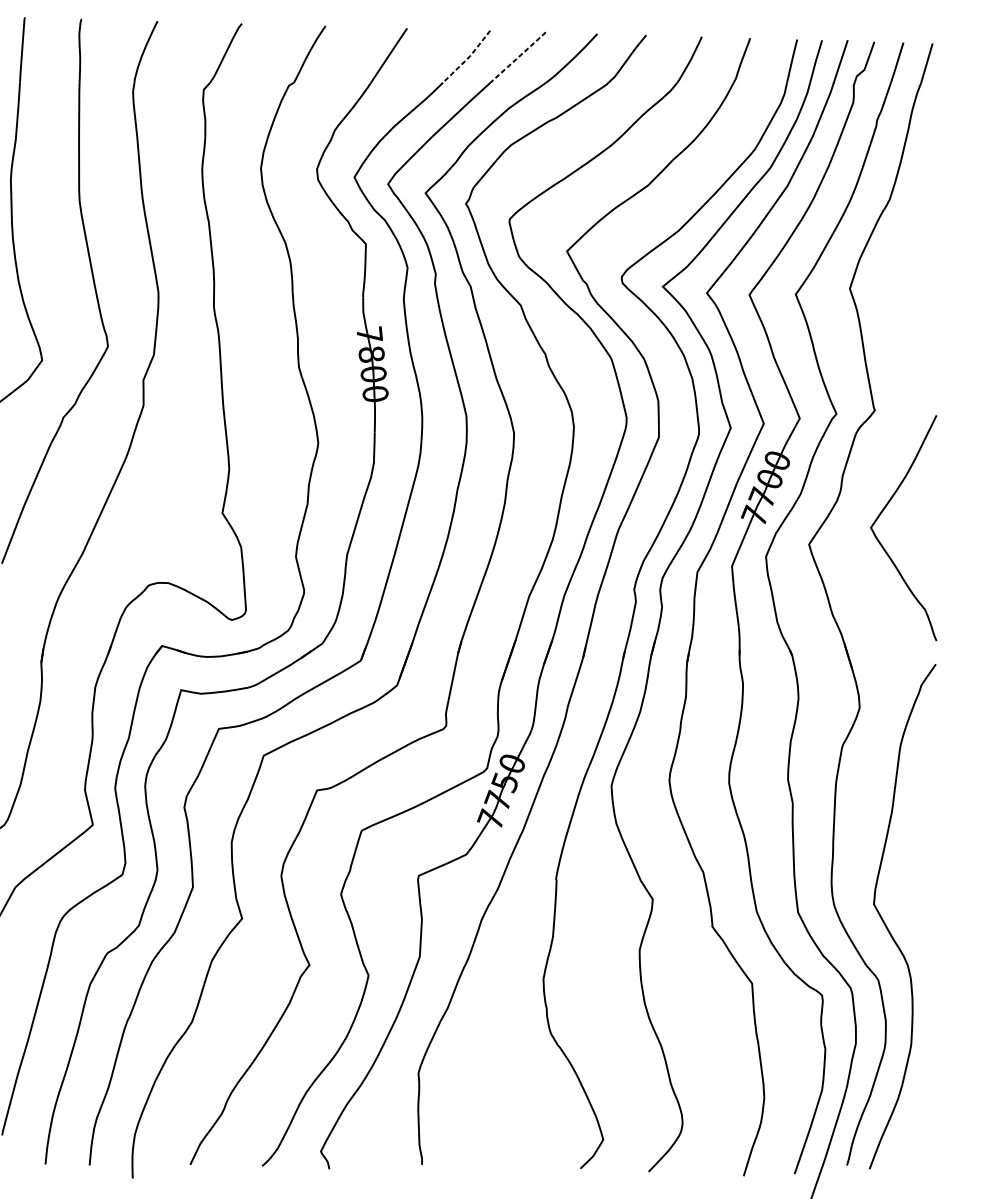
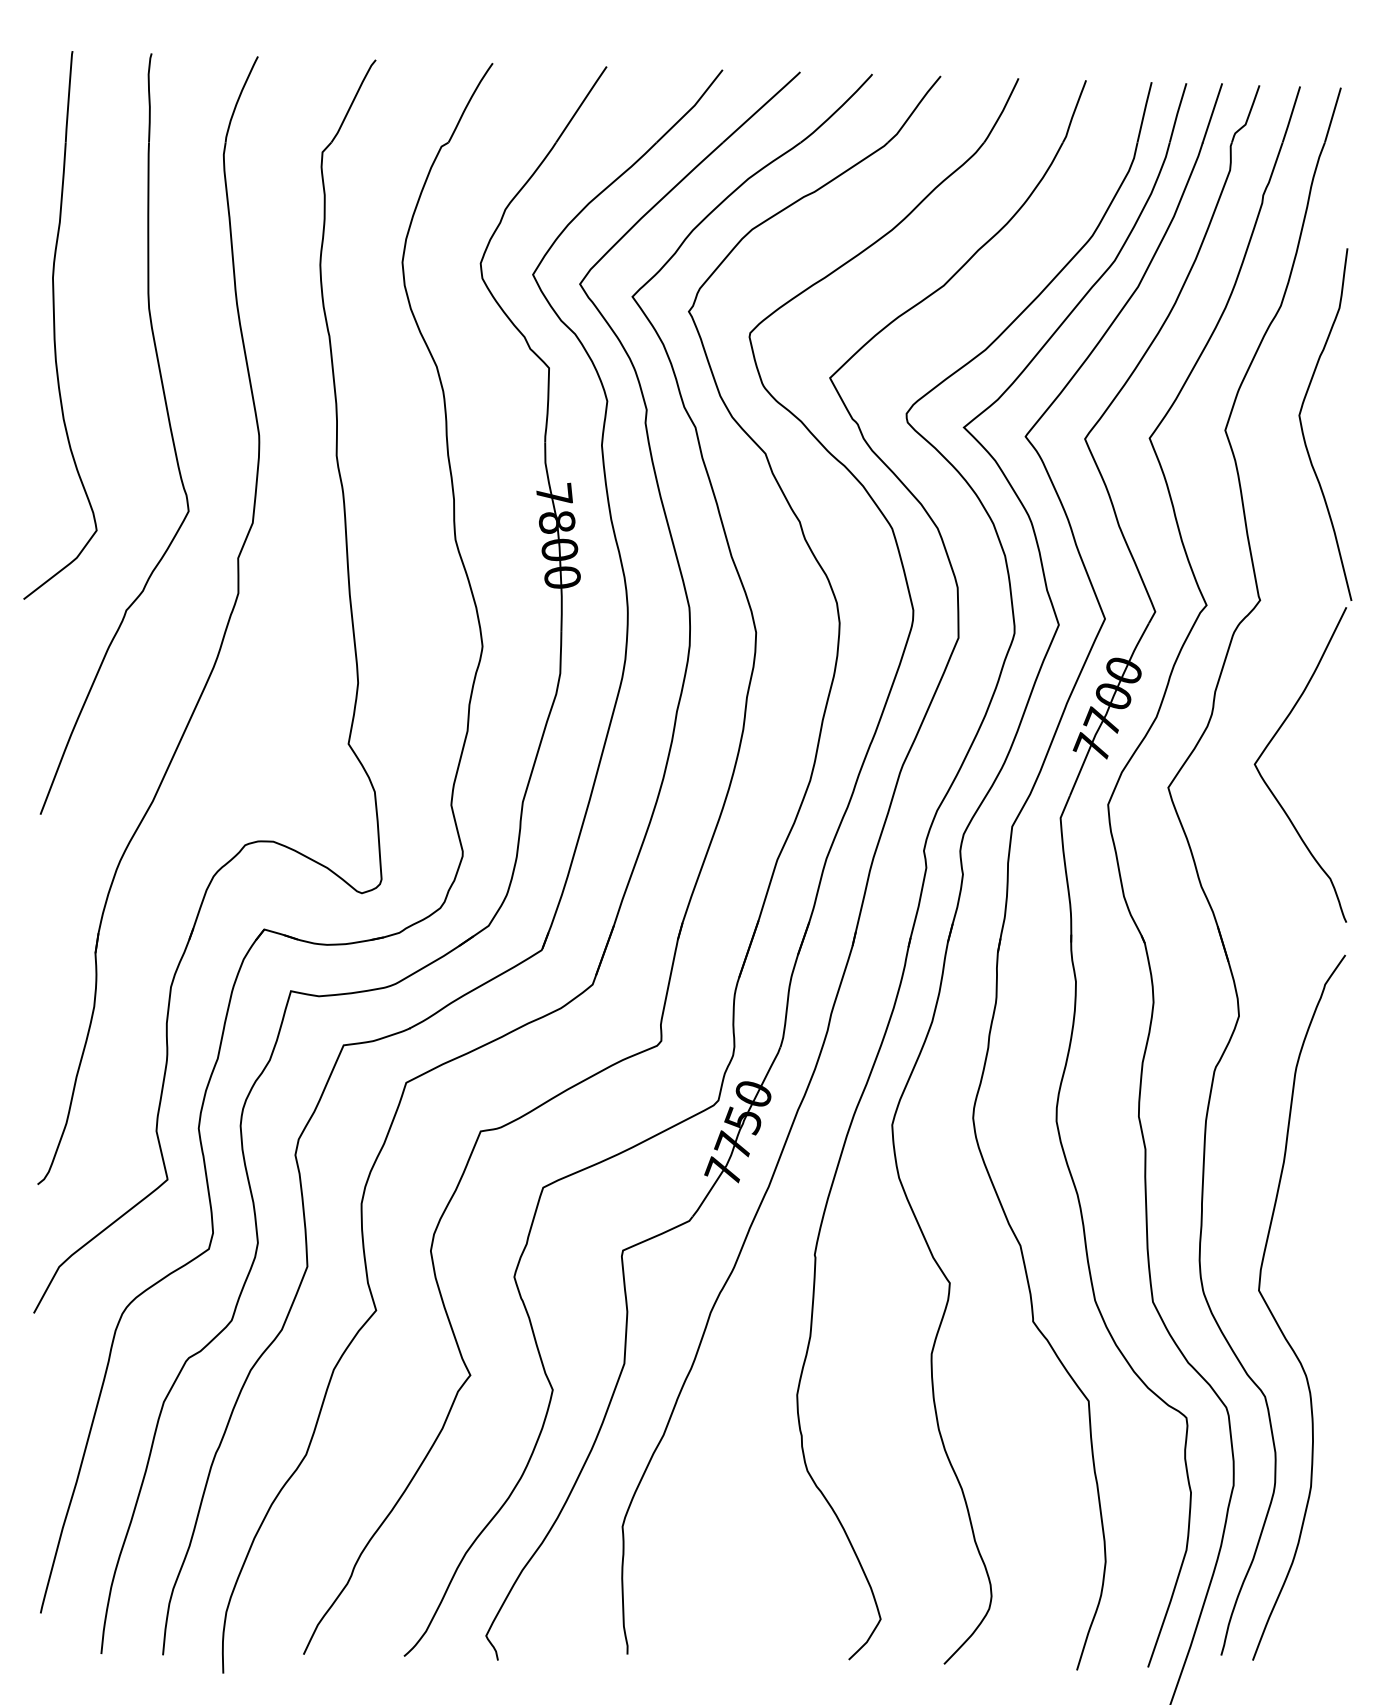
line: (518, 56) -> (762, 106), dashed -> solid
line: (467, 58) -> (691, 108), dashed -> solid
curve: (905, 288) -> (1303, 430), added

